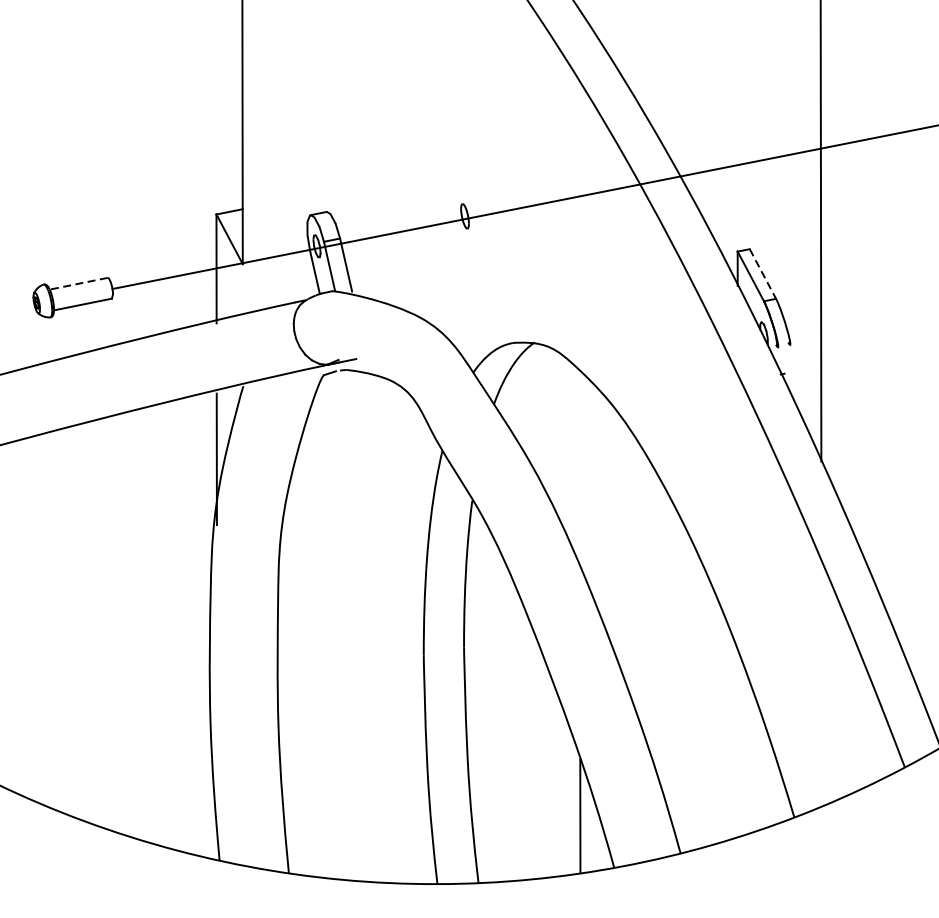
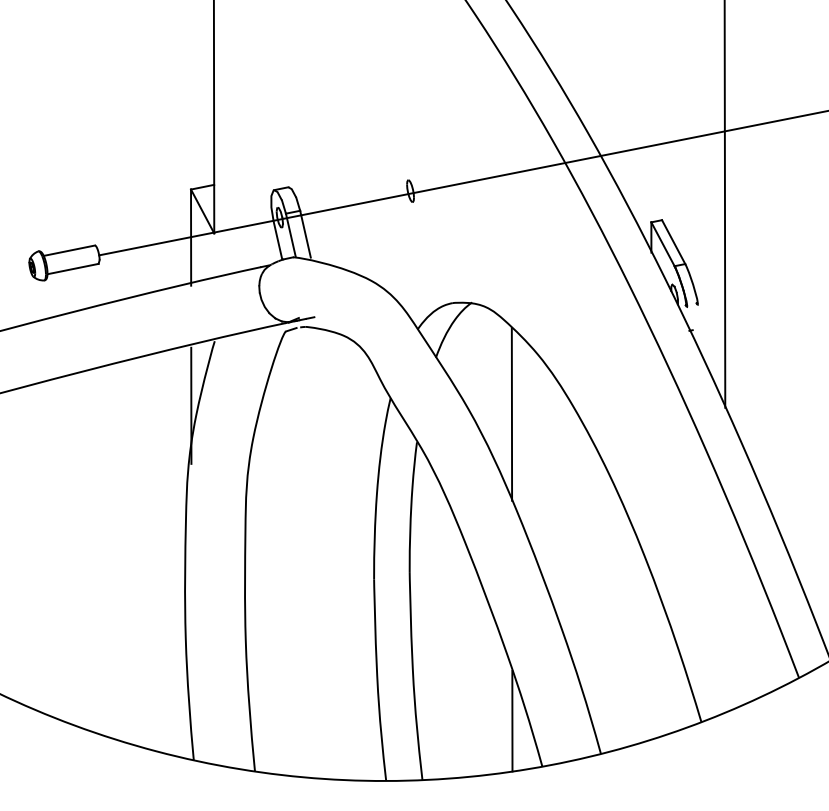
line: (762, 274) -> (673, 242), dashed -> solid
line: (77, 283) -> (68, 250), dashed -> solid
line: (579, 468) -> (511, 413), added

